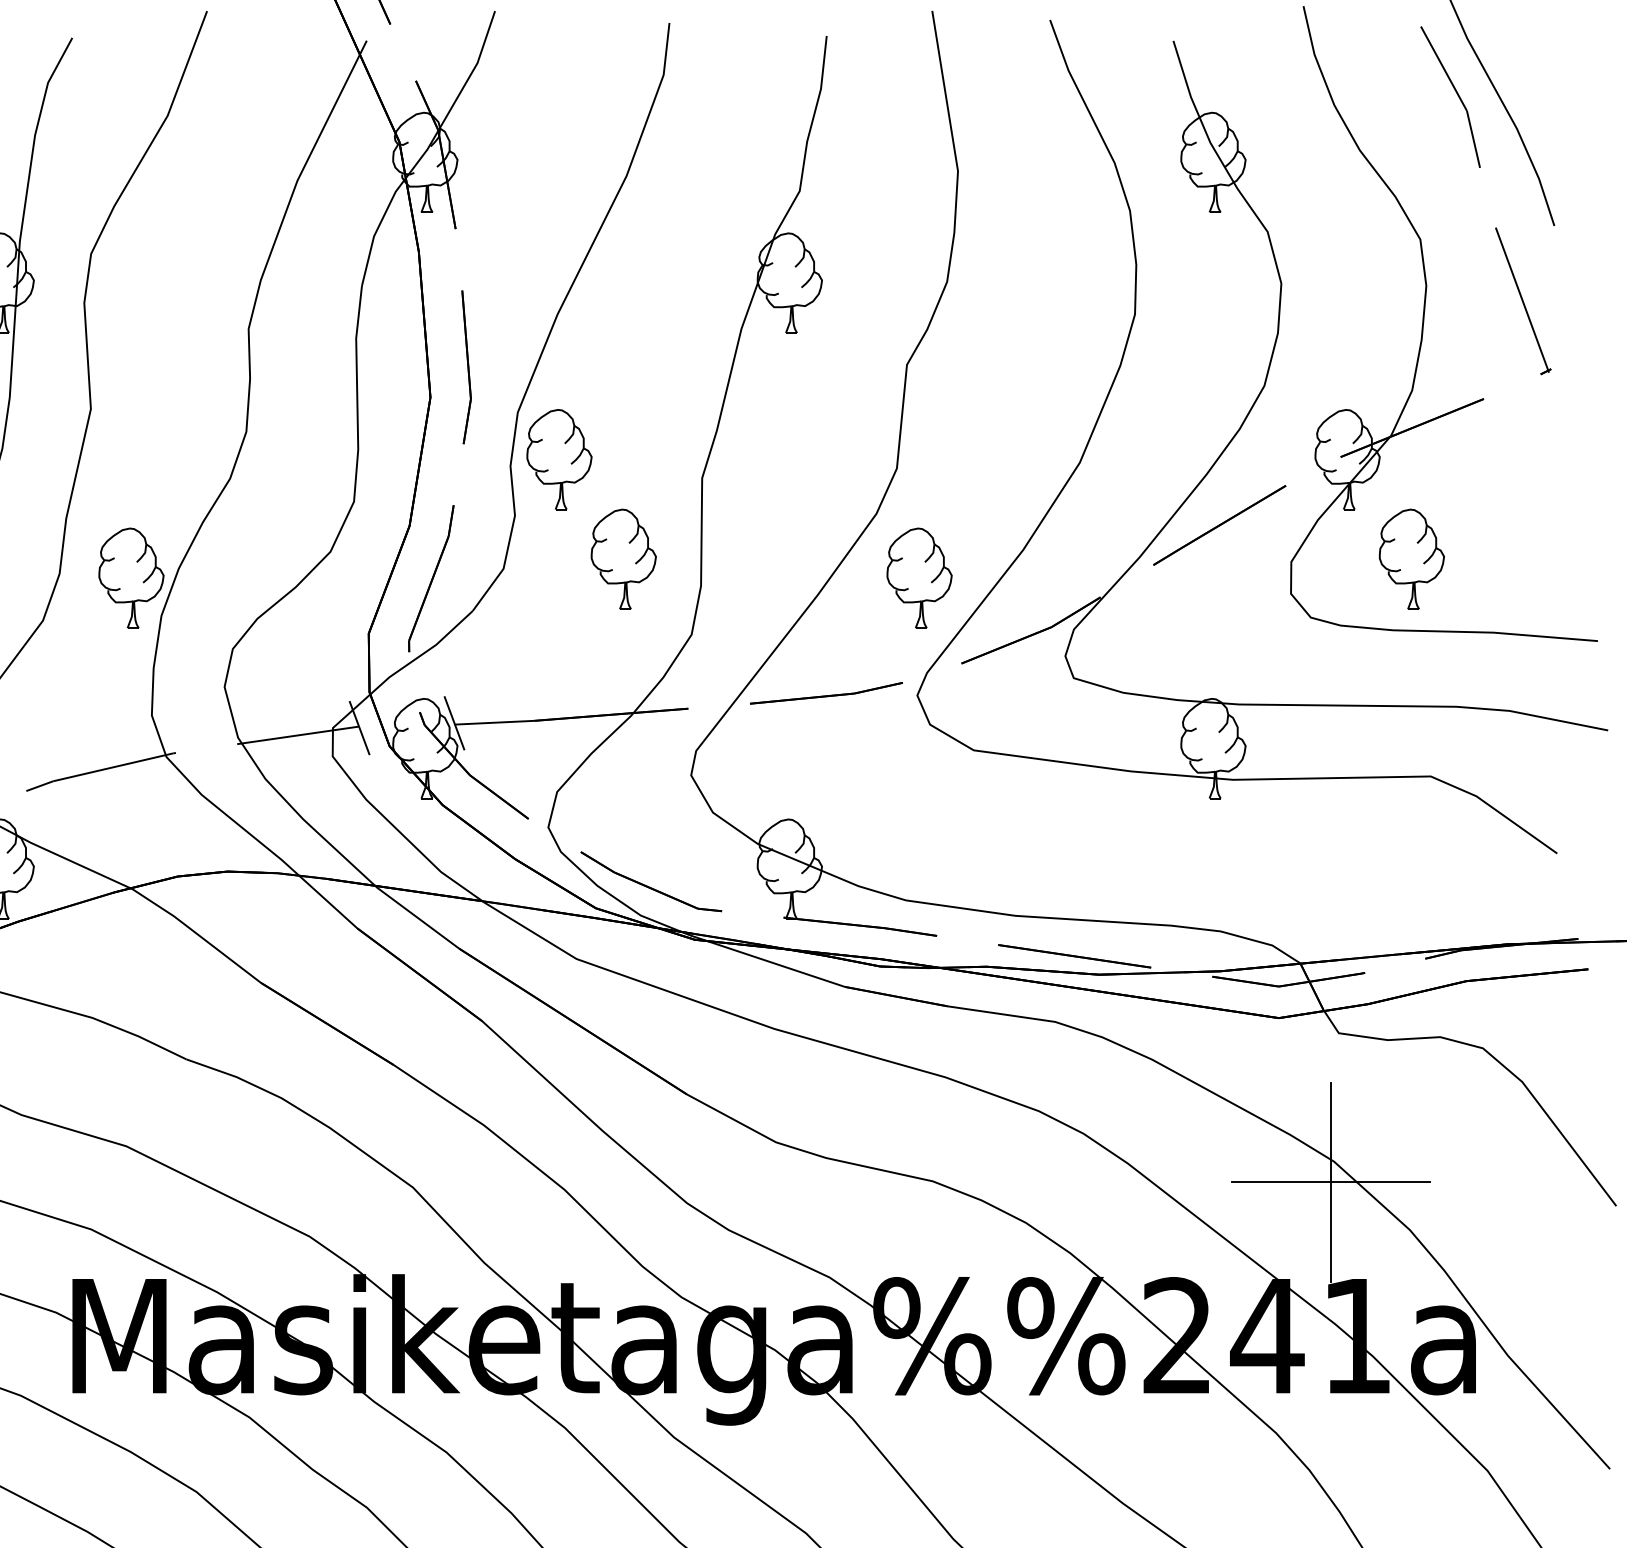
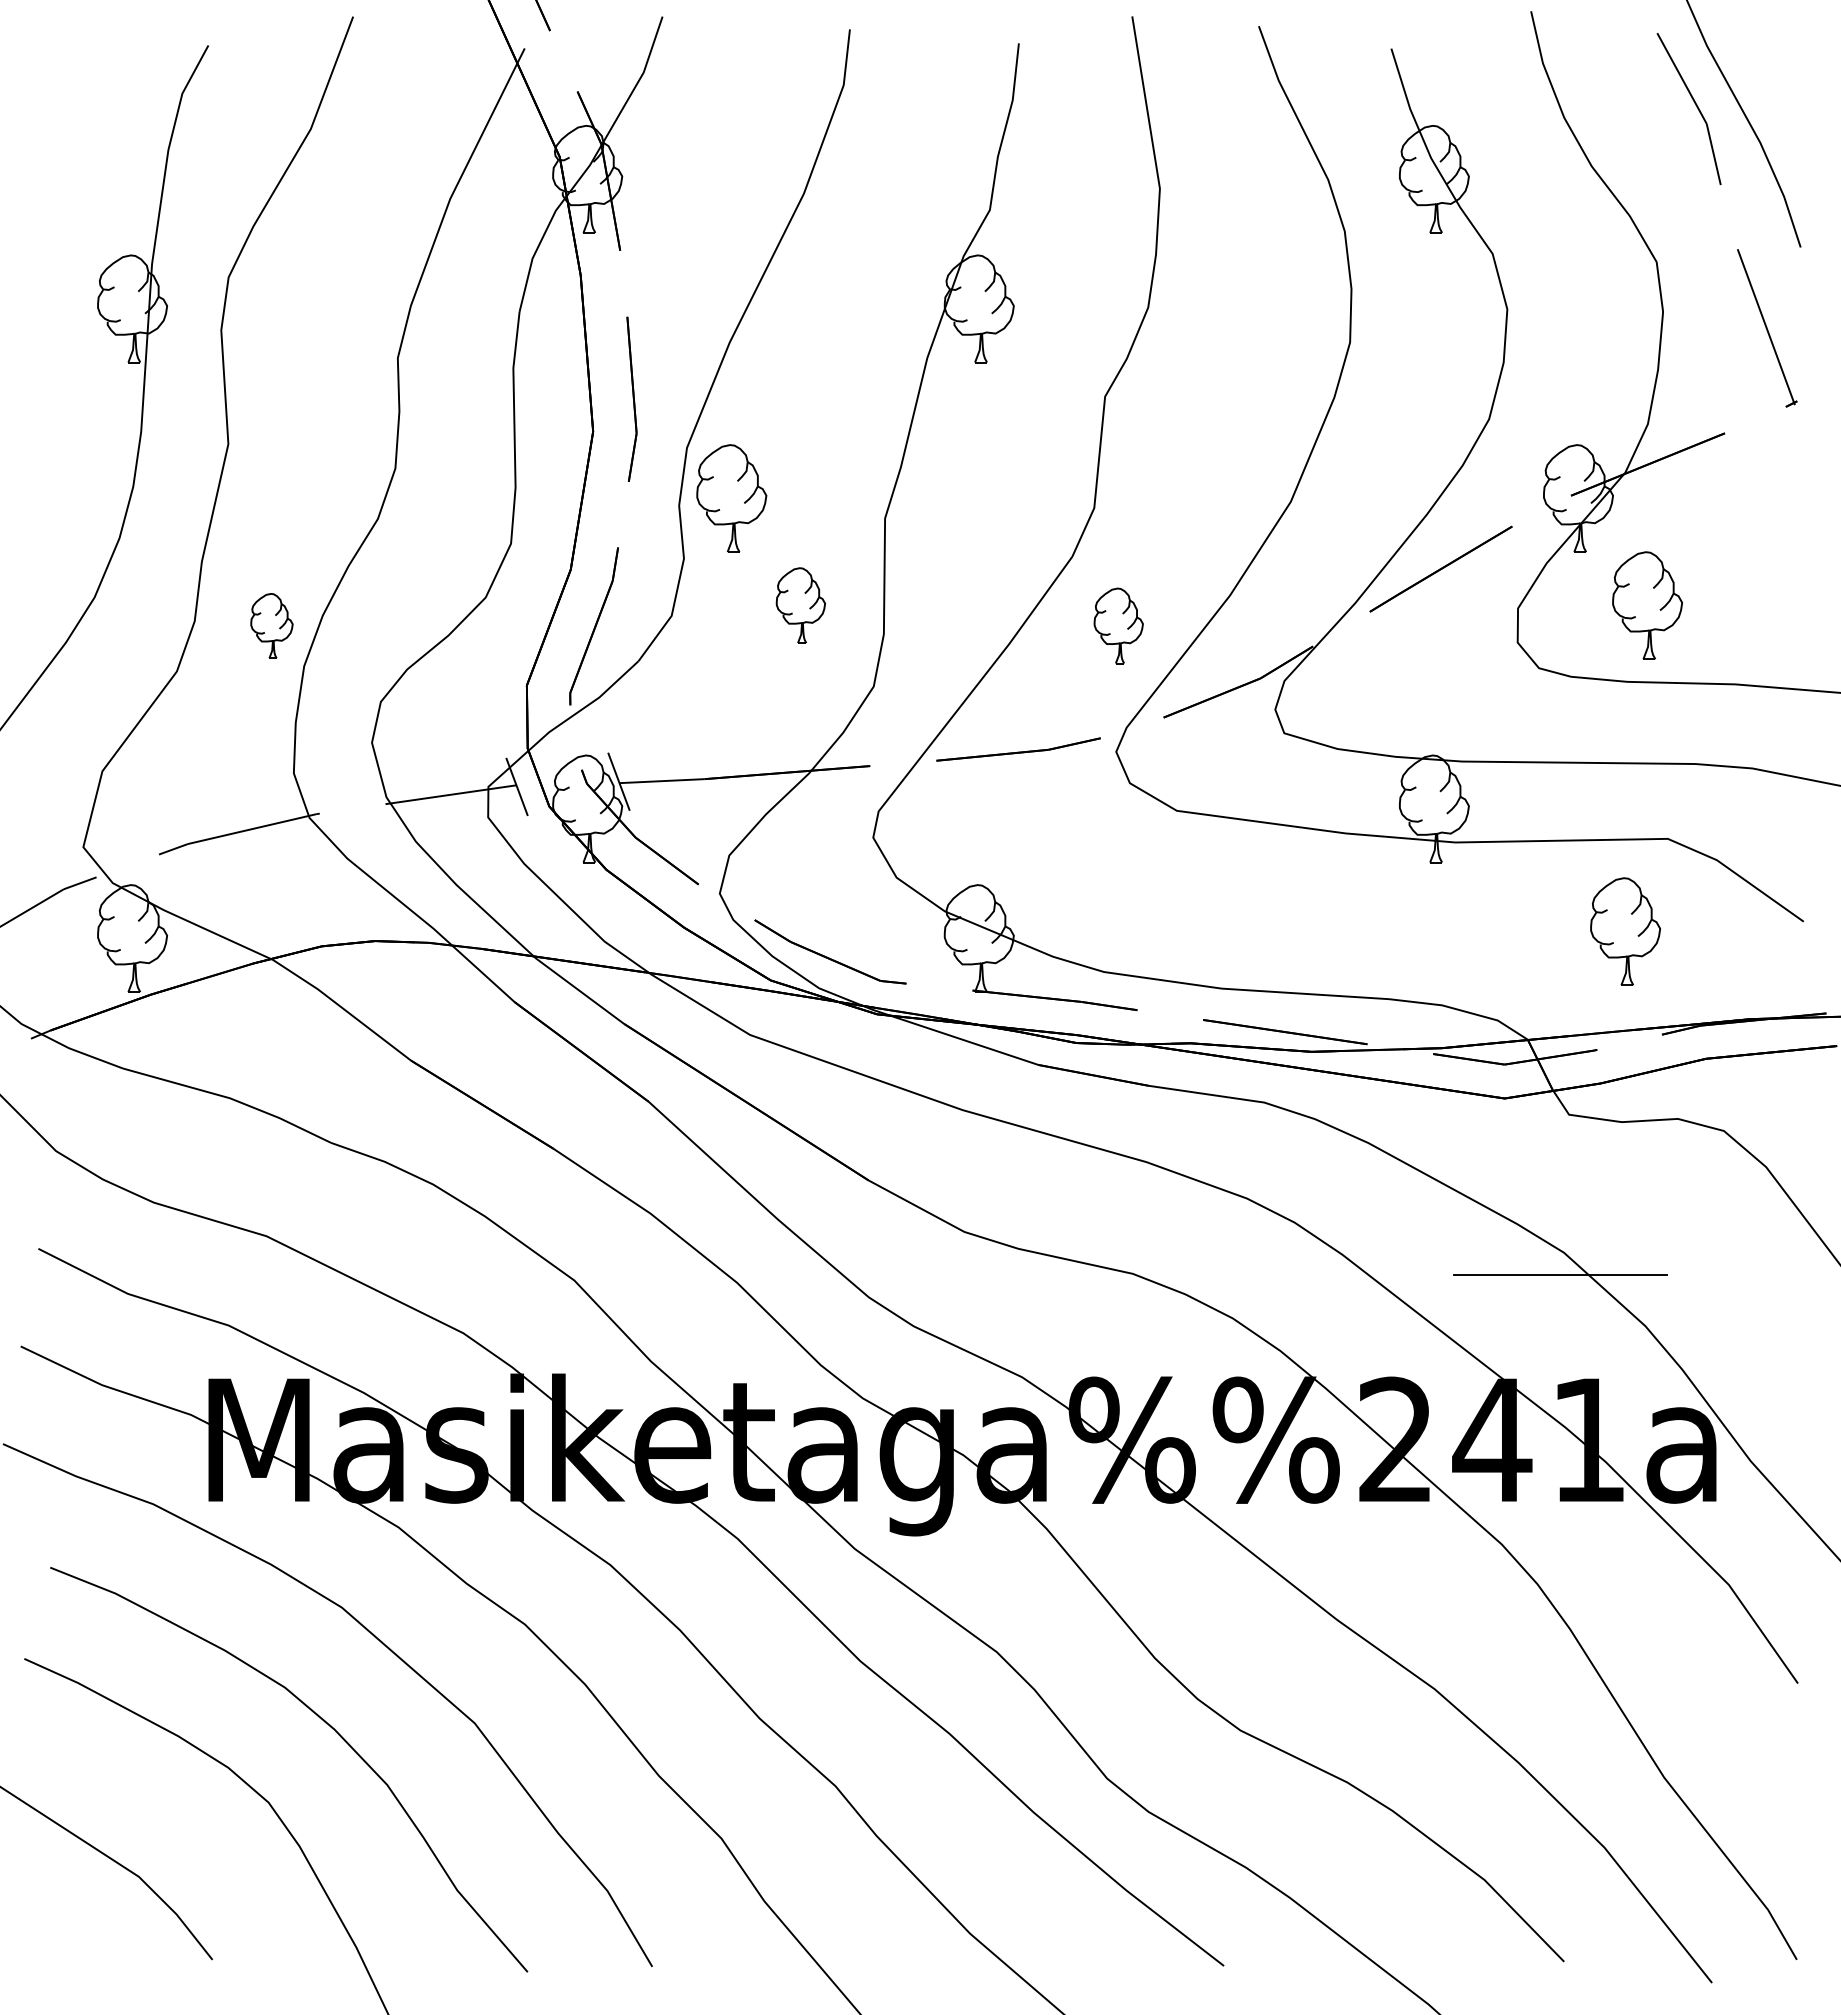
part: (623, 559) -> (800, 605), size x0.7
part: (131, 577) -> (271, 625), size x0.6
part: (919, 577) -> (1118, 625), size x0.7
part: (1391, 862) -> (1625, 931), added
line: (1330, 1181) -> (1560, 1274), removed

